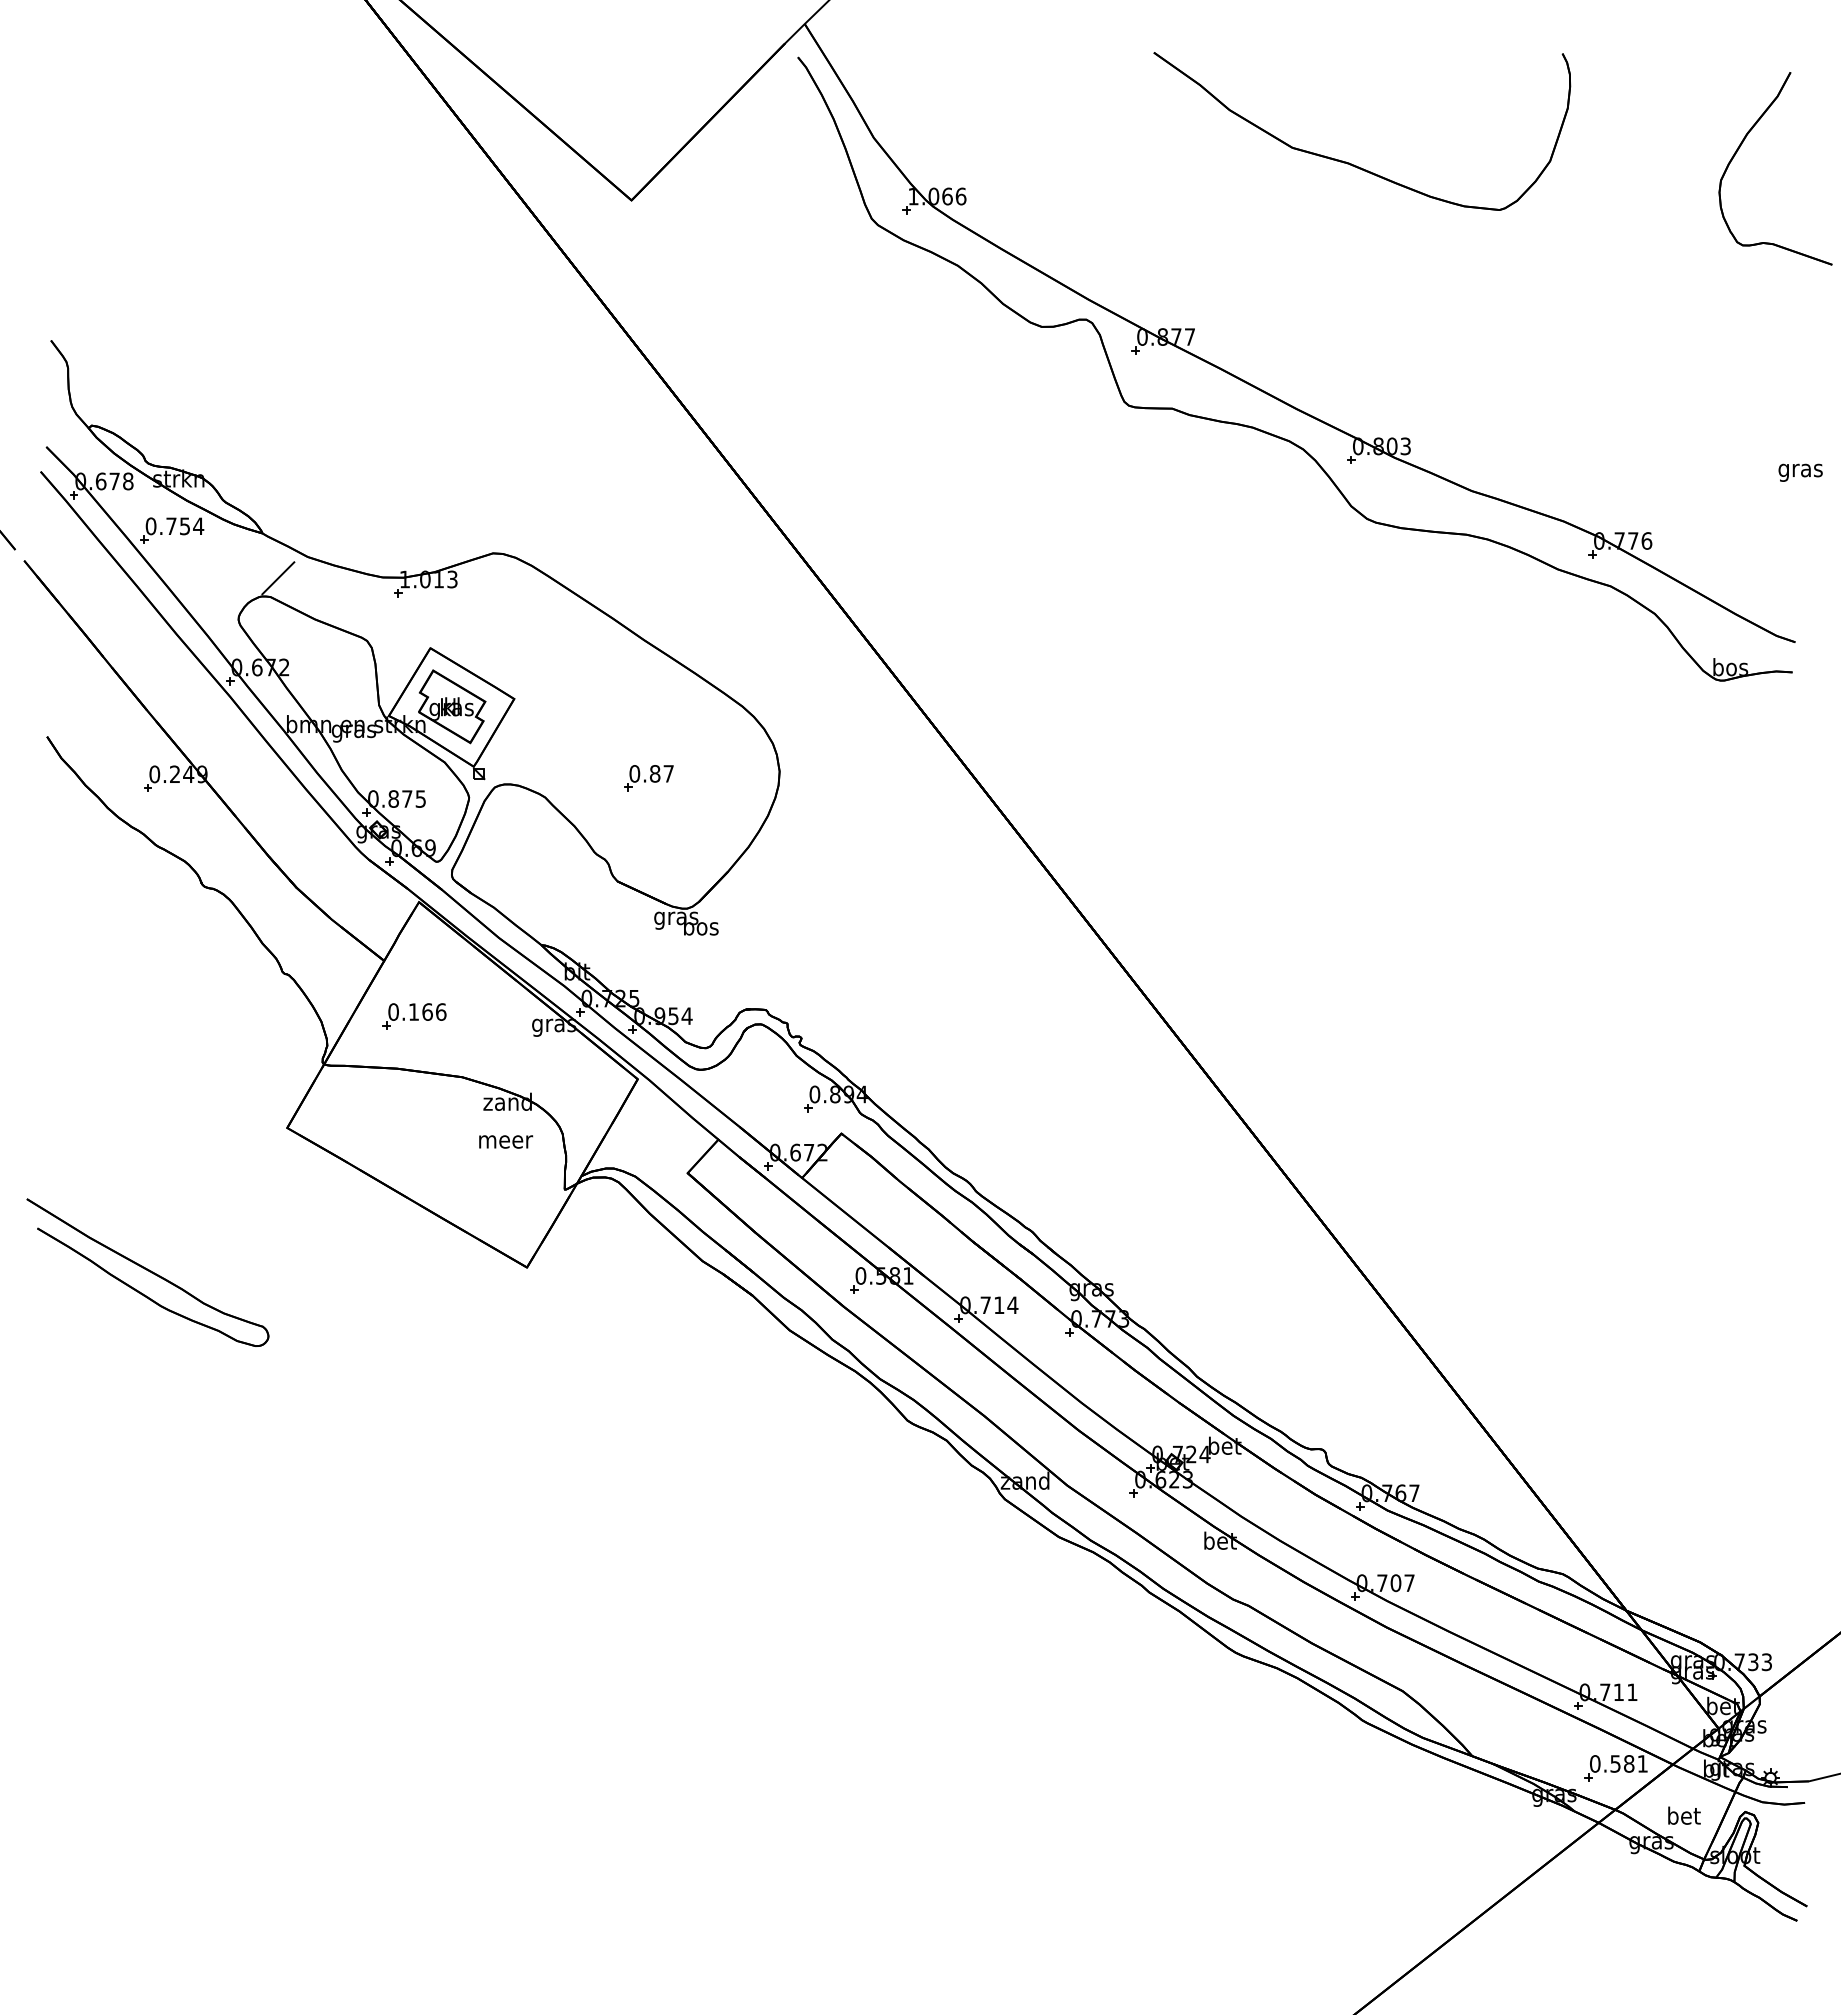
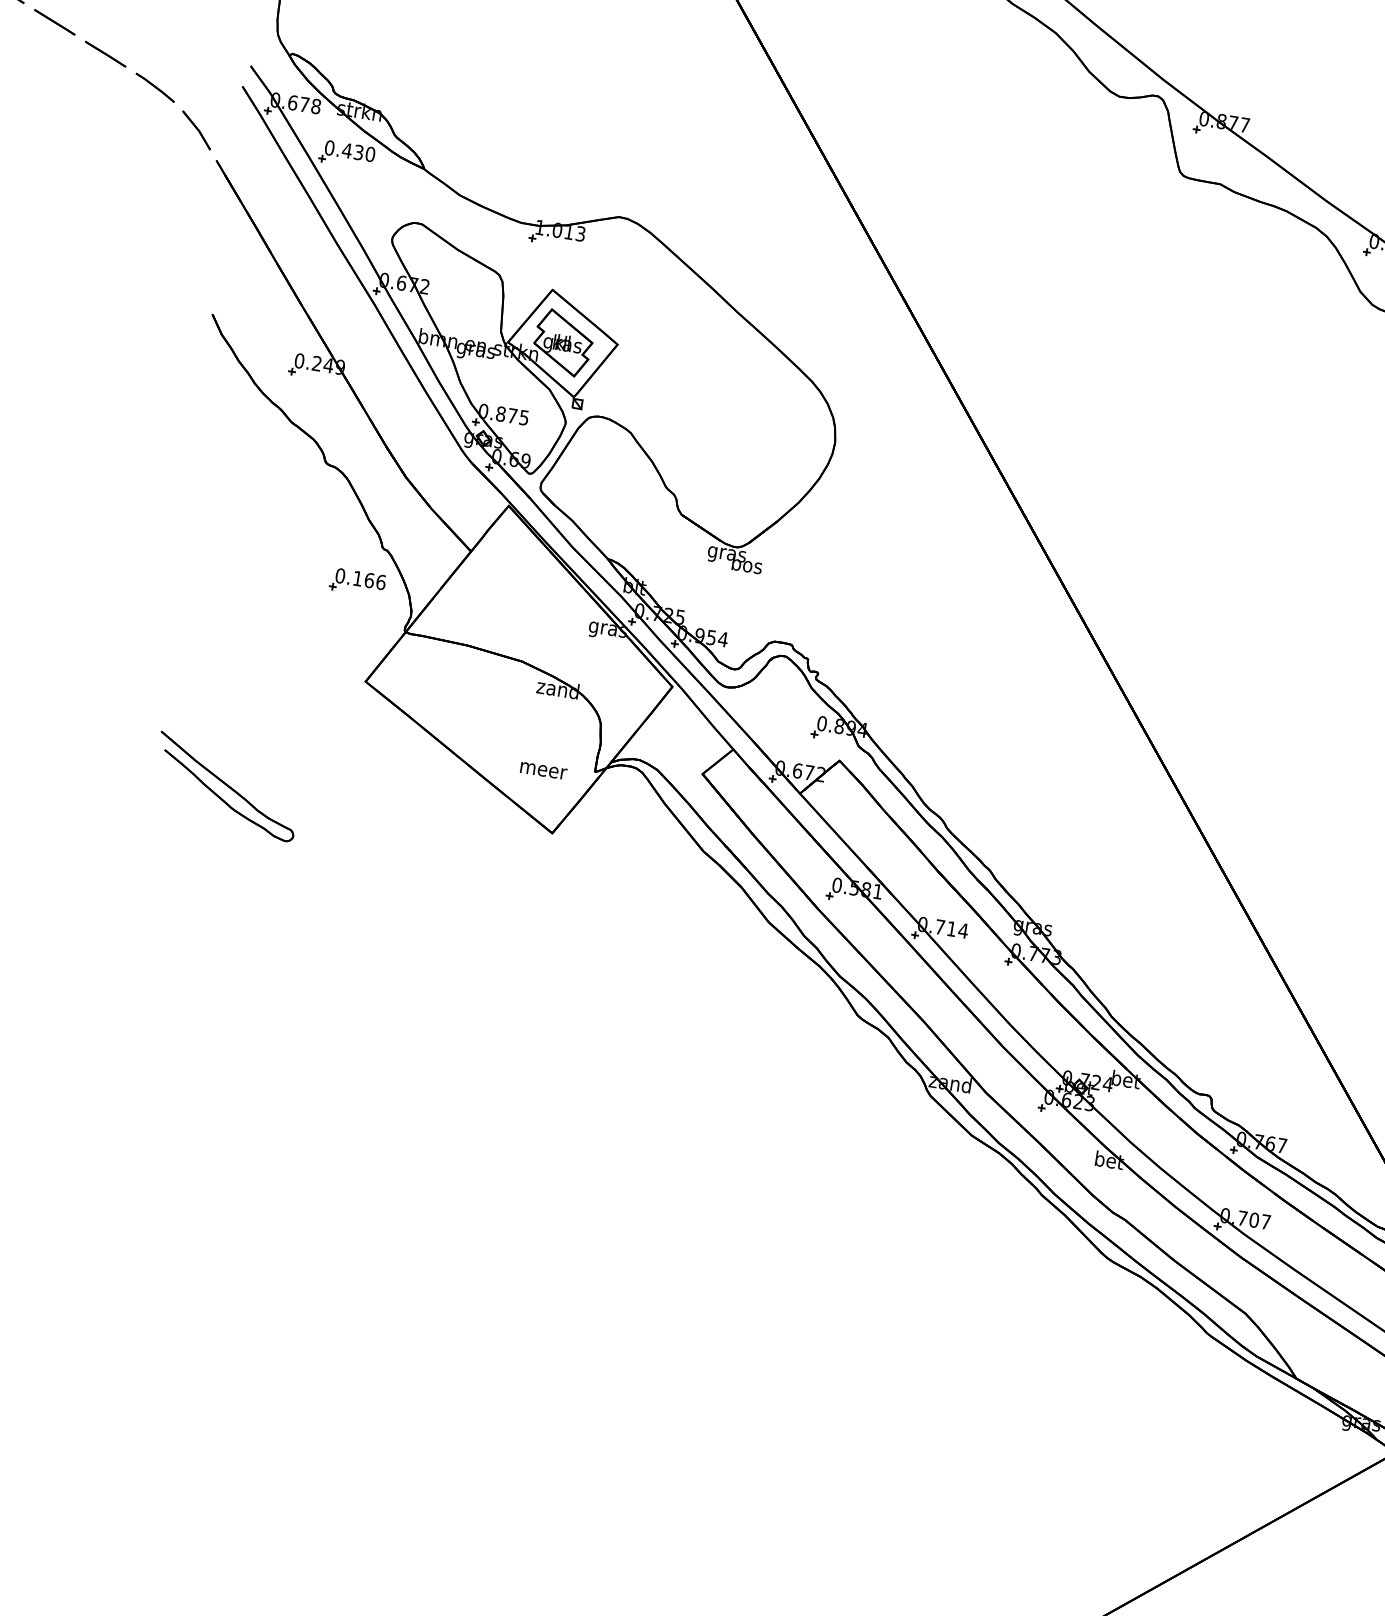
text: (184, 526) -> (358, 152), 0.754 -> 0.430
line: (278, 578) -> (431, 209), removed
part: (648, 778) -> (721, 430), removed
part: (414, 1016) -> (357, 582), moved
text: (506, 1141) -> (544, 770), moved
part: (147, 1272) -> (226, 786), size x0.7

